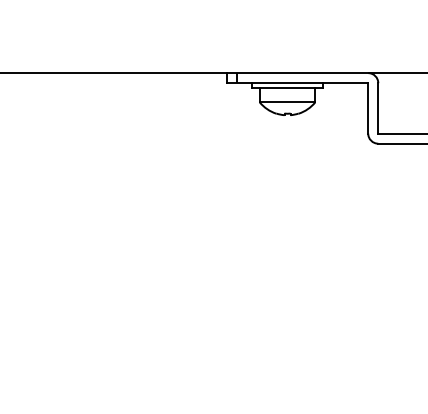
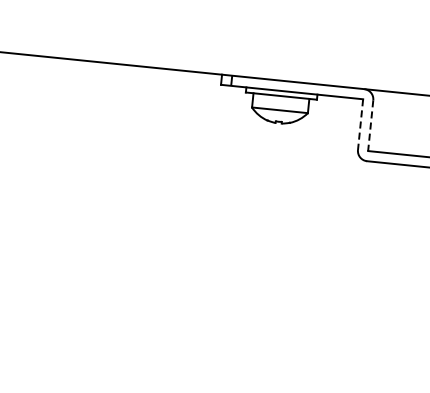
line: (368, 108) -> (360, 124), solid -> dashed
line: (378, 108) -> (370, 125), solid -> dashed

